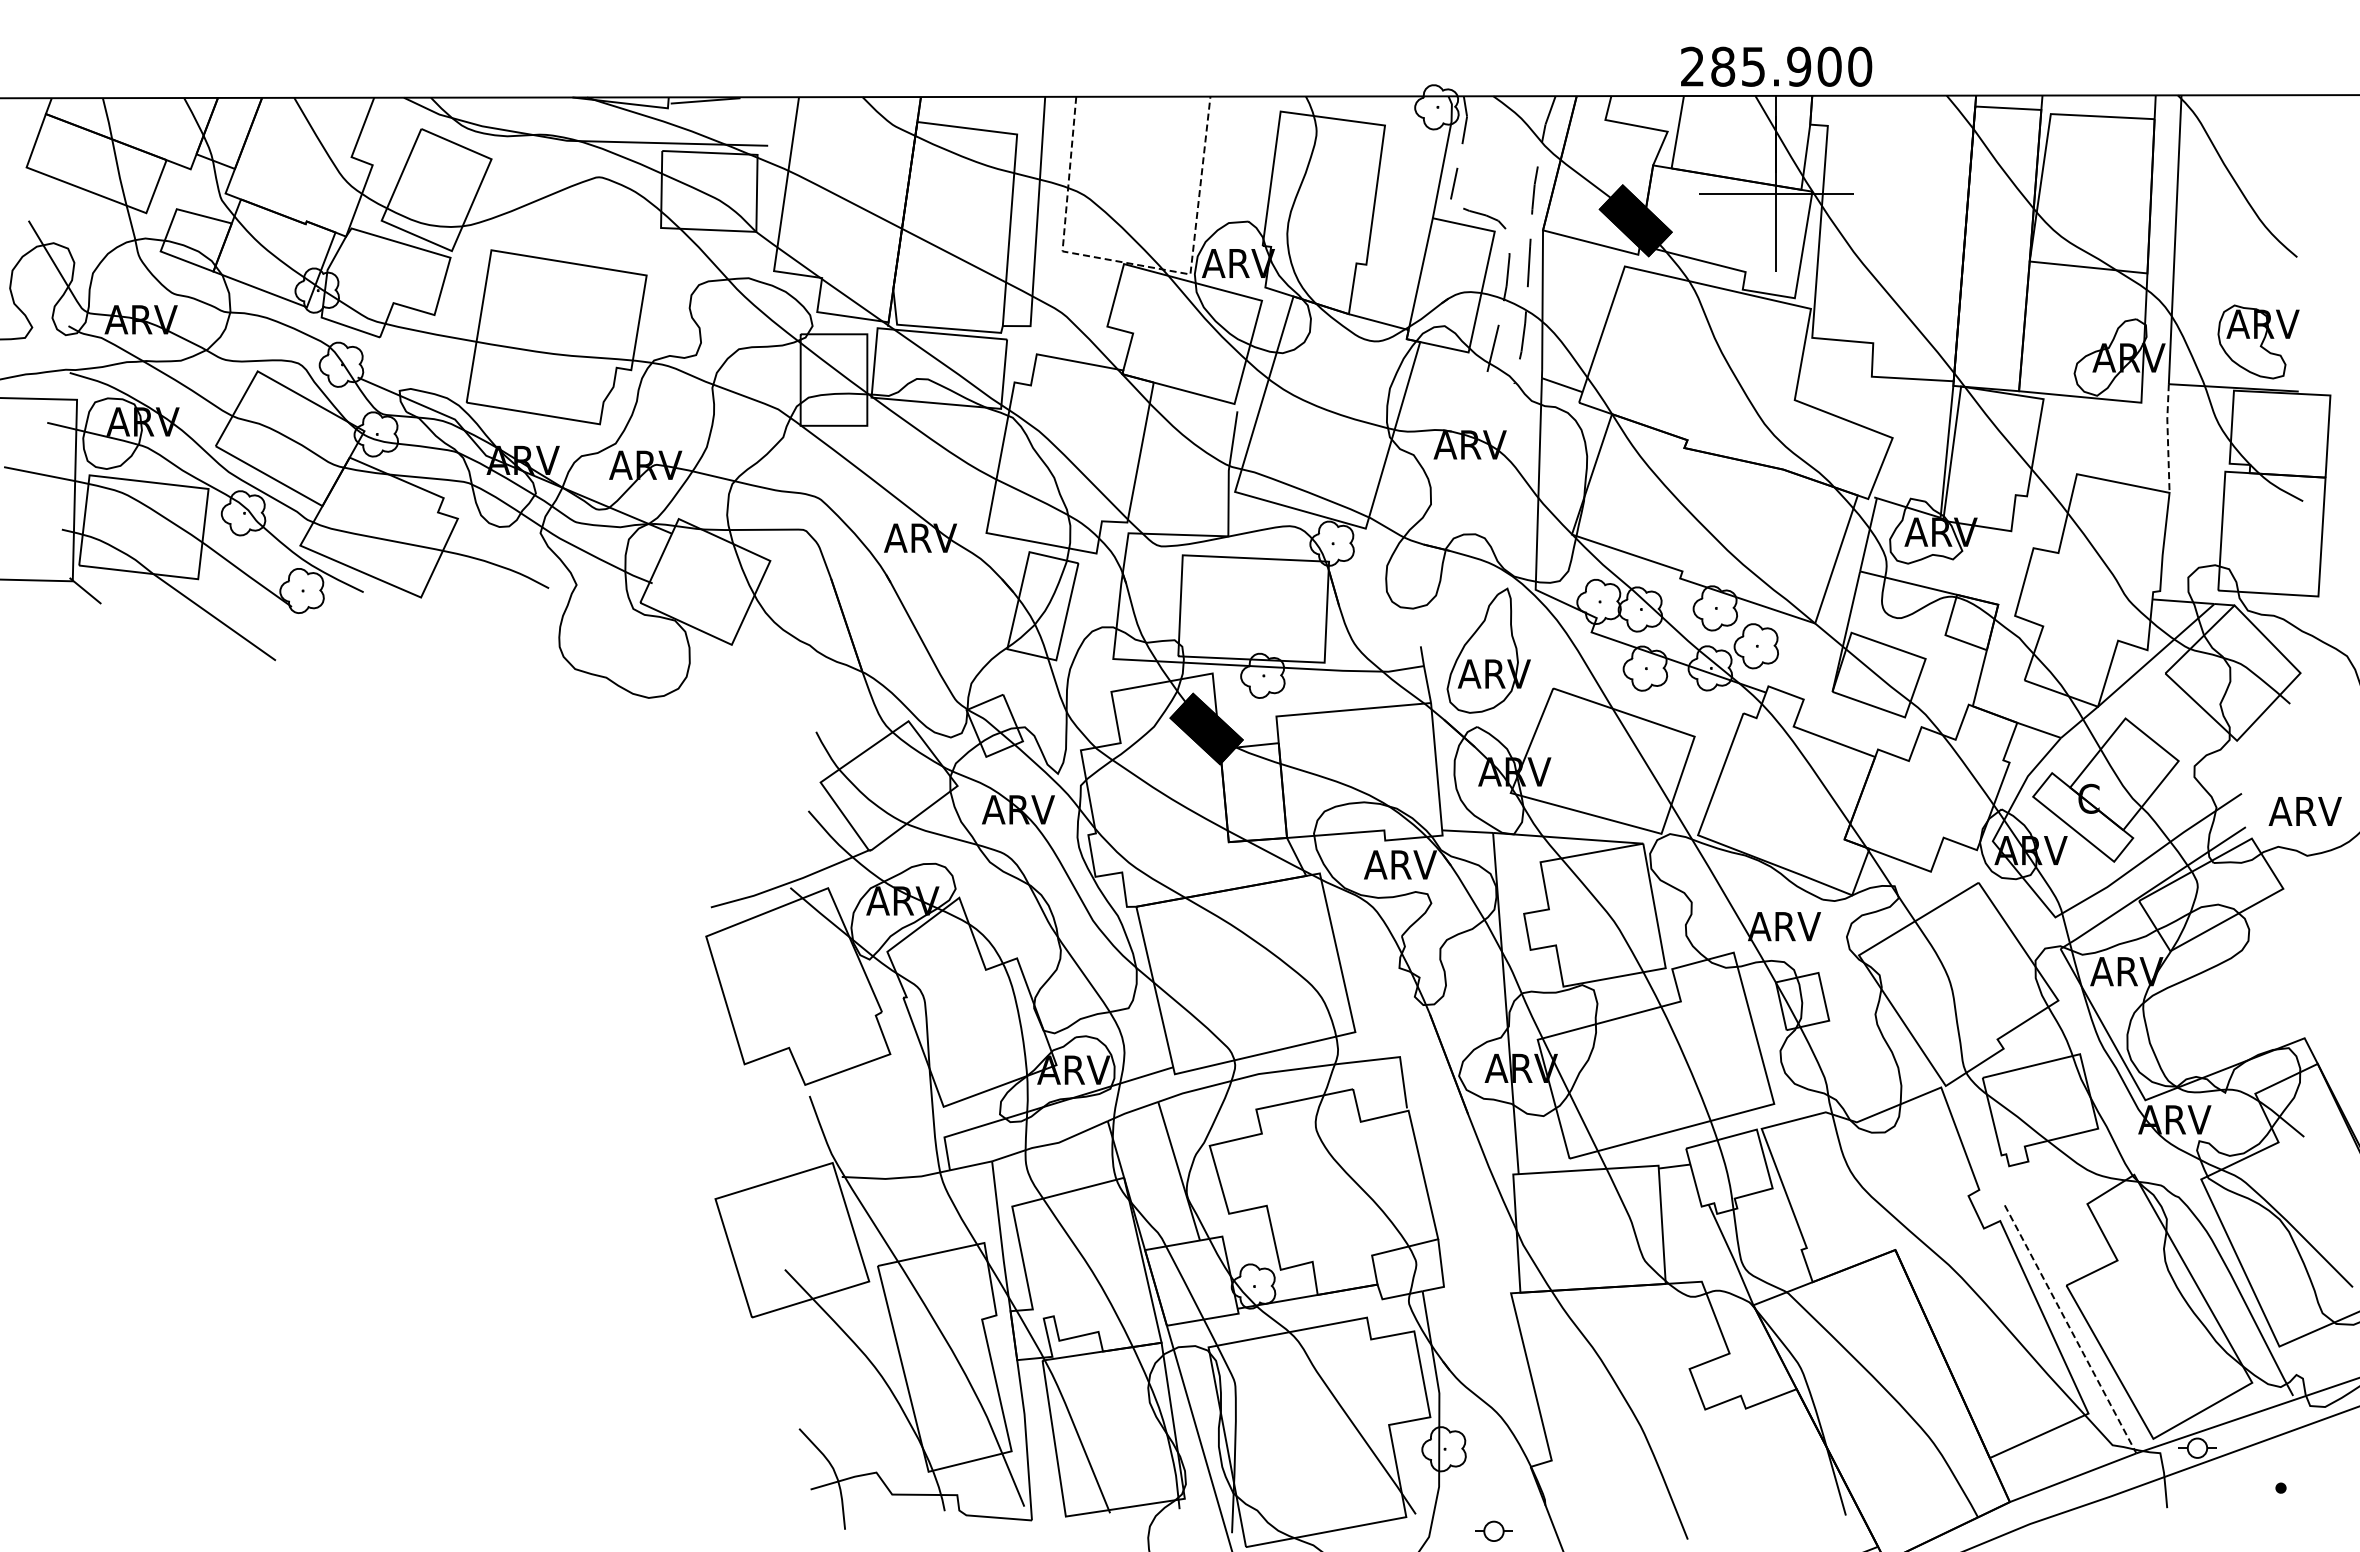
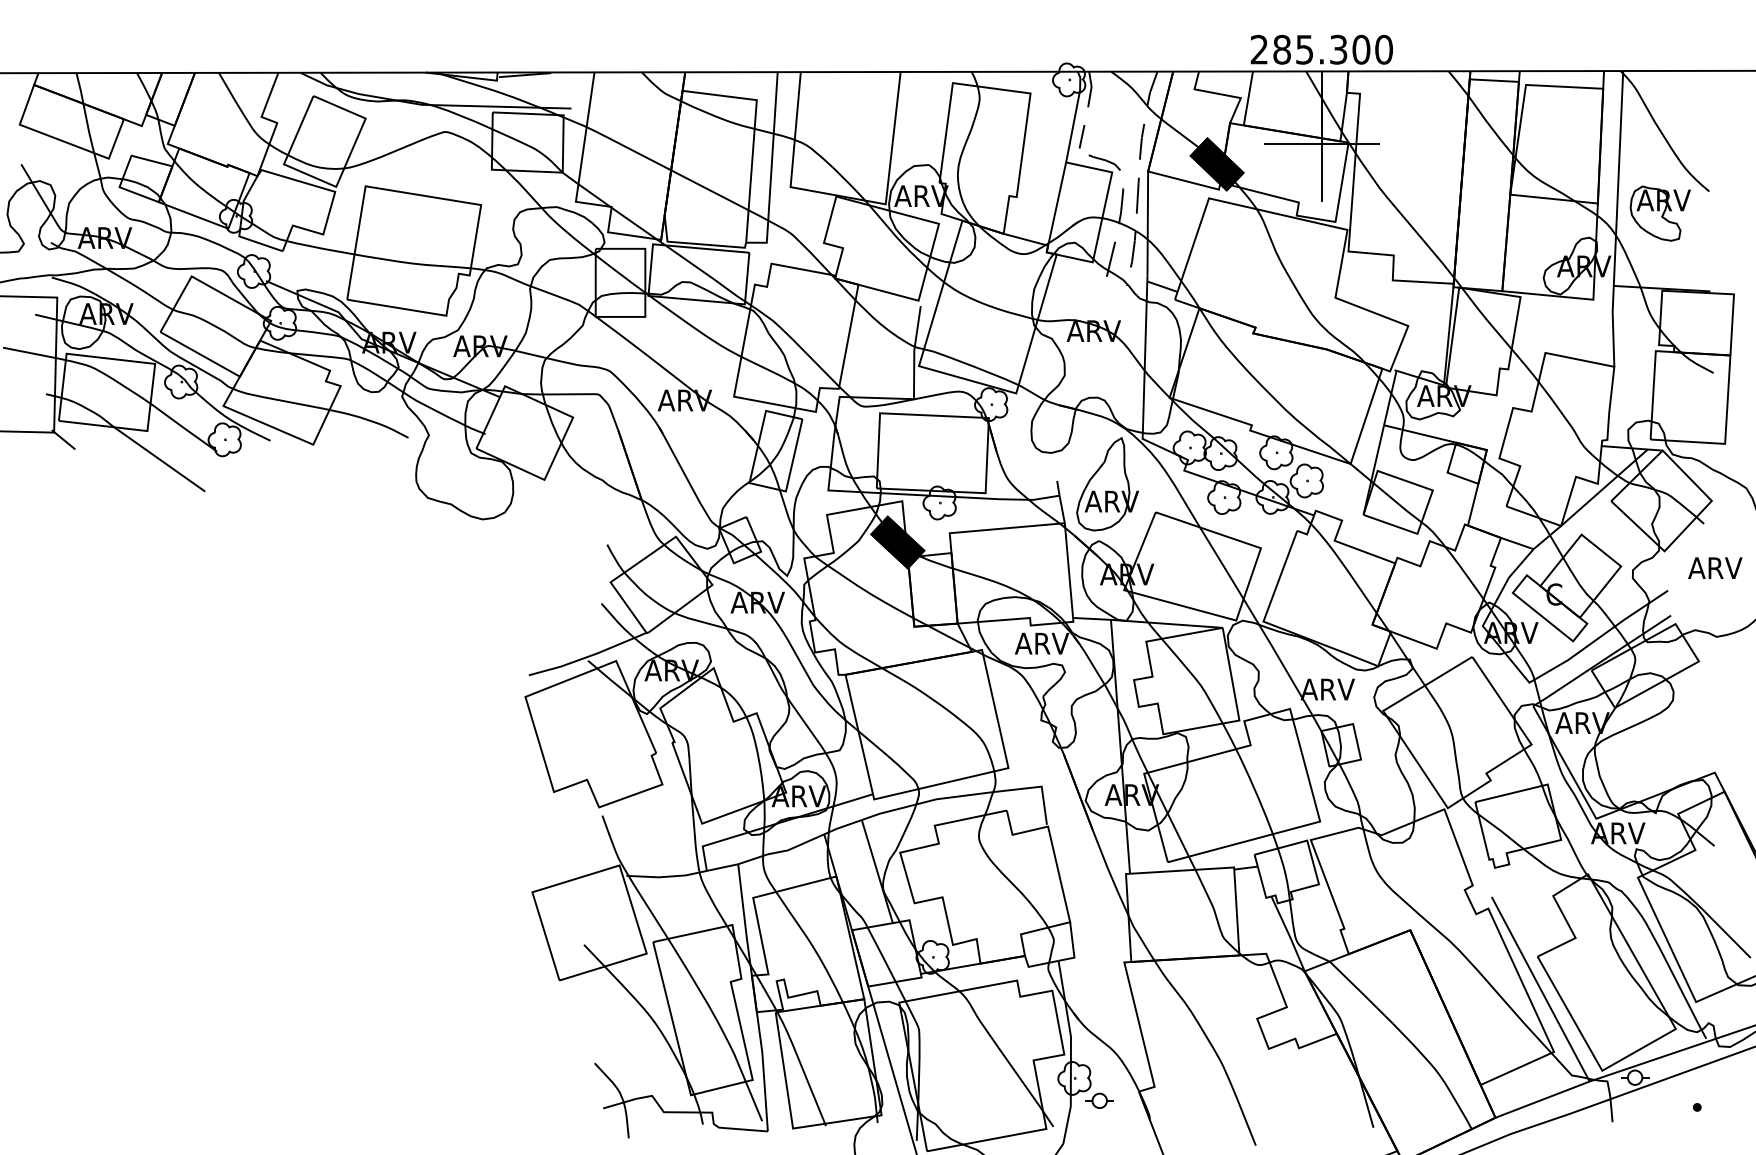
text: (1799, 66) -> (1338, 49), 285.900 -> 285.300
line: (1138, 265) -> (847, 197), dashed -> solid
part: (2258, 341) -> (1660, 213), moved
line: (2167, 438) -> (1612, 326), dashed -> solid
text: (2304, 811) -> (1714, 568), moved
line: (2070, 1329) -> (1540, 989), dashed -> solid
part: (1493, 1530) -> (1099, 1100), moved

